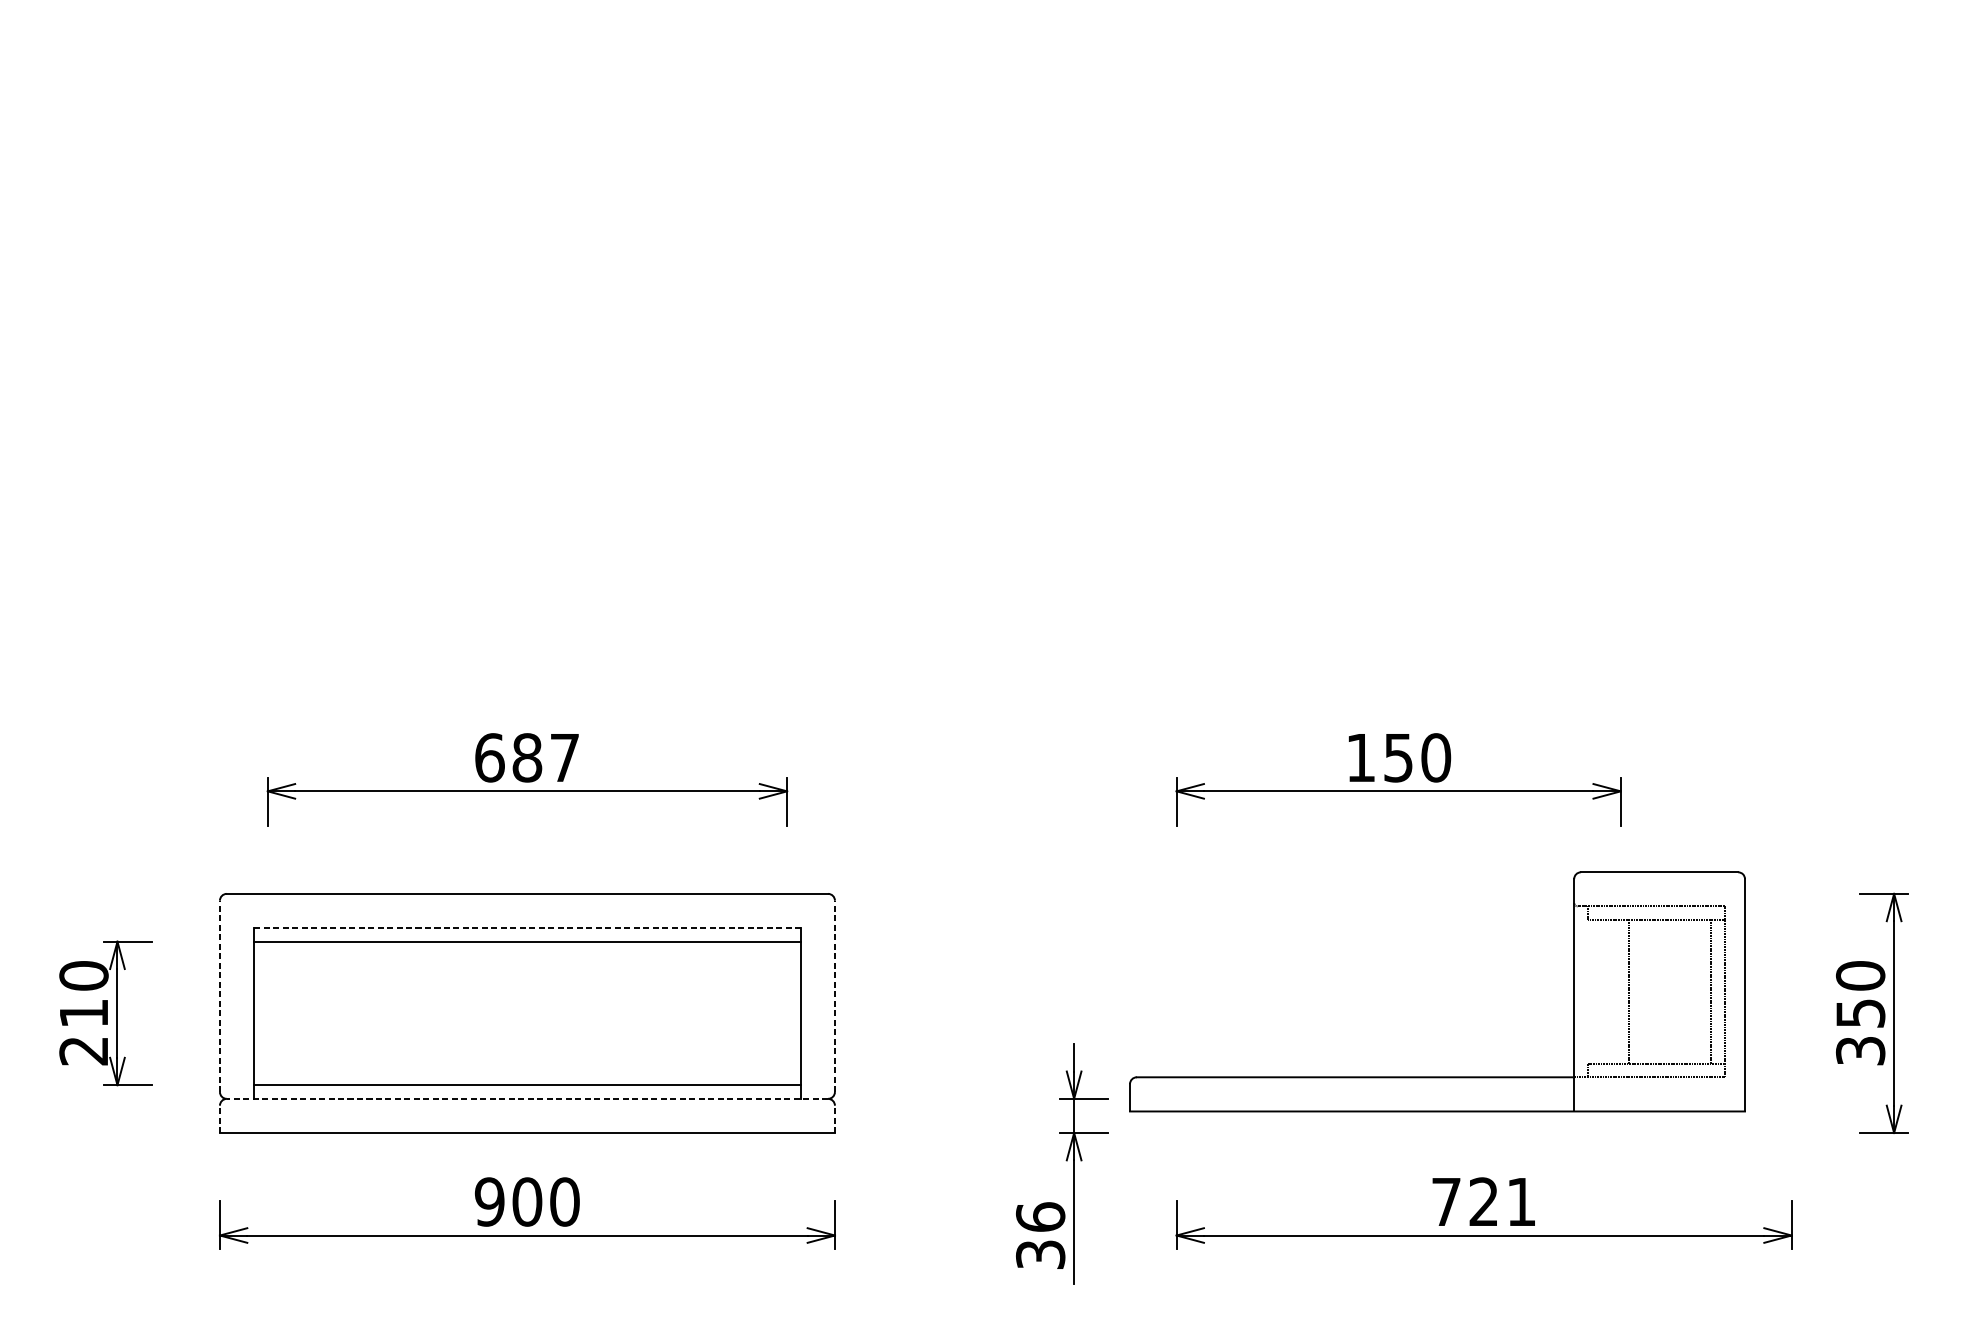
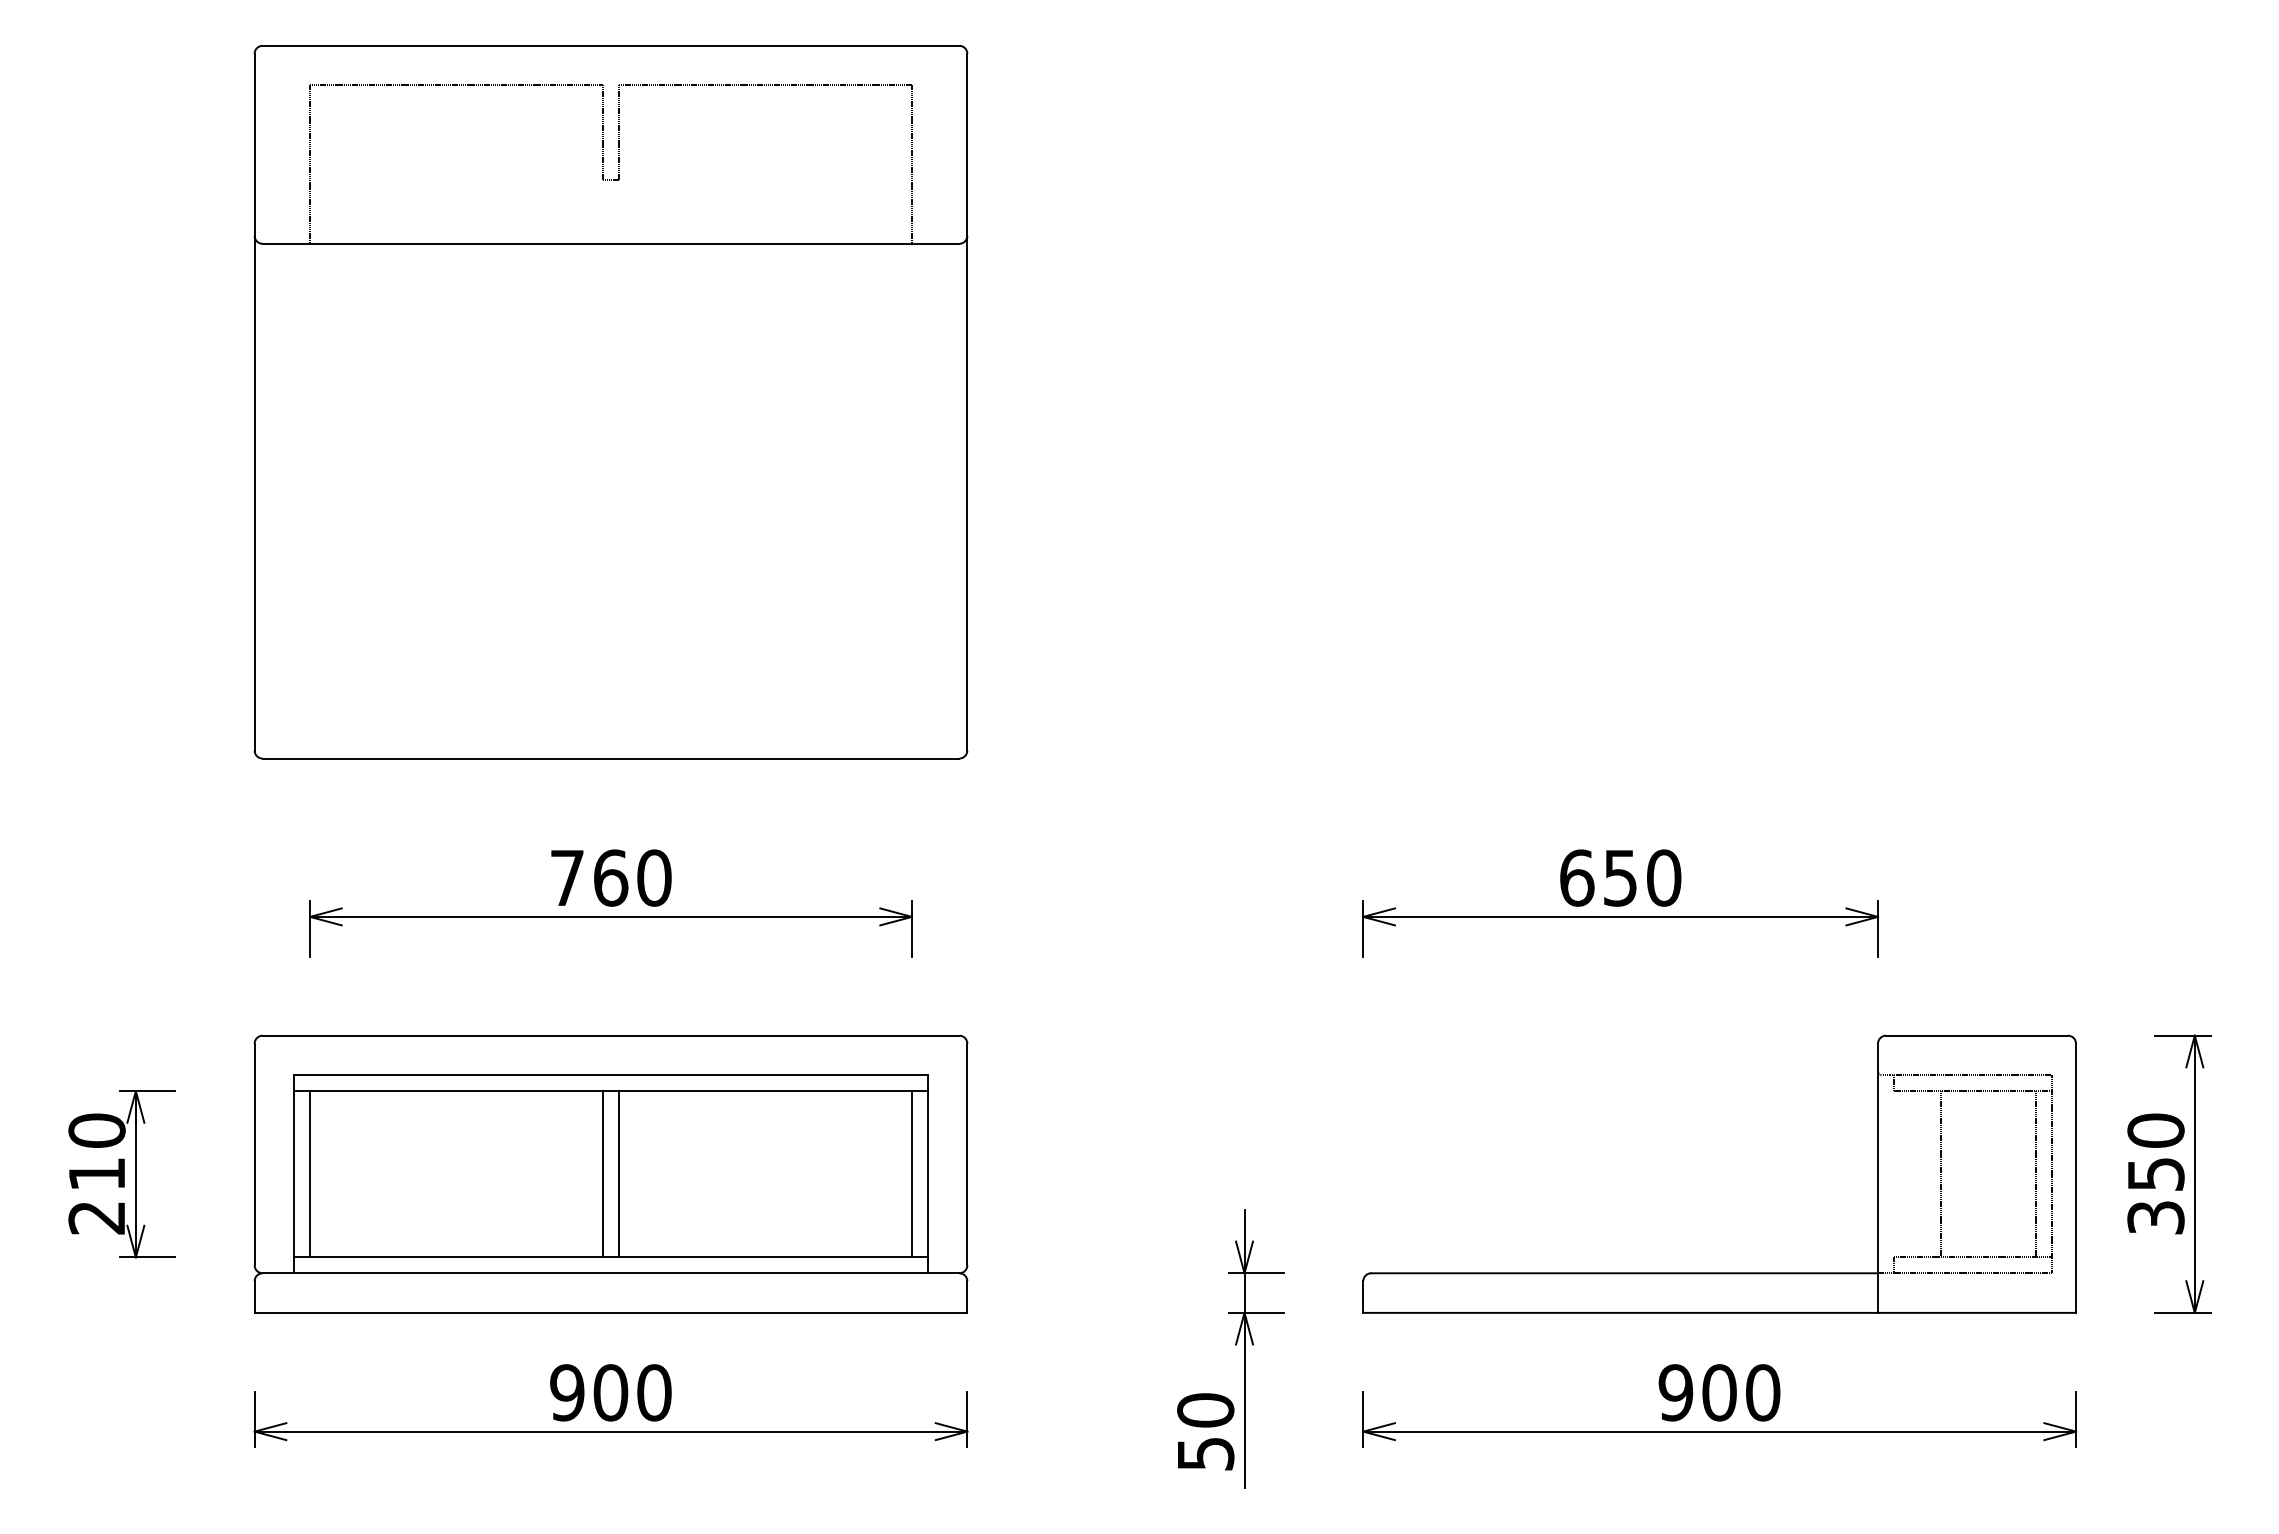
part: (527, 347) -> (610, 402), added
text: (527, 757) -> (610, 877), 687 -> 760
text: (1361, 757) -> (1577, 877), 150 -> 650
line: (527, 928) -> (610, 1075), dashed -> solid
line: (219, 996) -> (254, 1154), dashed -> solid
line: (835, 996) -> (967, 1154), dashed -> solid
line: (268, 1013) -> (310, 1174), added
line: (520, 1013) -> (603, 1174), added
line: (533, 1013) -> (618, 1174), added
line: (786, 1013) -> (911, 1174), added
part: (1437, 1076) -> (1719, 1272), moved
line: (527, 1099) -> (610, 1273), dashed -> solid
line: (219, 1119) -> (254, 1297), dashed -> solid
line: (835, 1119) -> (967, 1297), dashed -> solid
text: (1483, 1201) -> (1719, 1392), 721 -> 900
text: (1040, 1235) -> (1205, 1431), 36 -> 50

